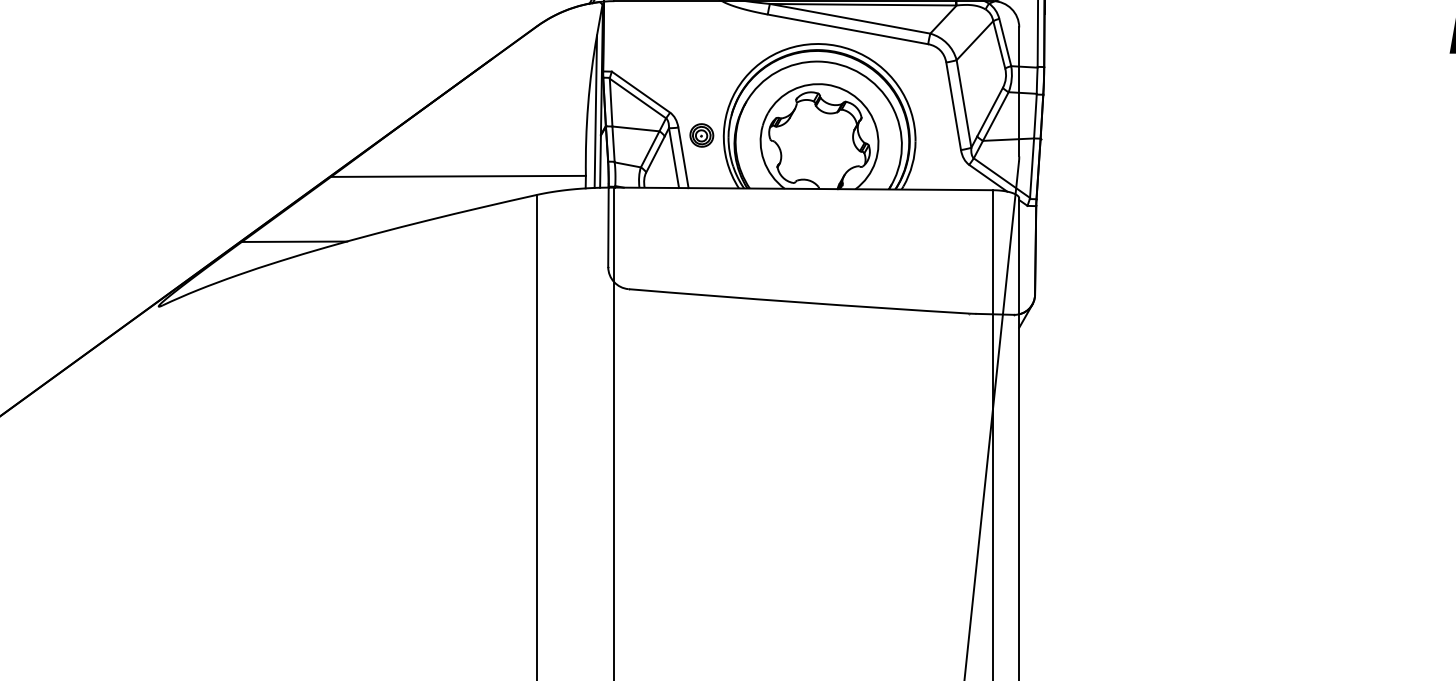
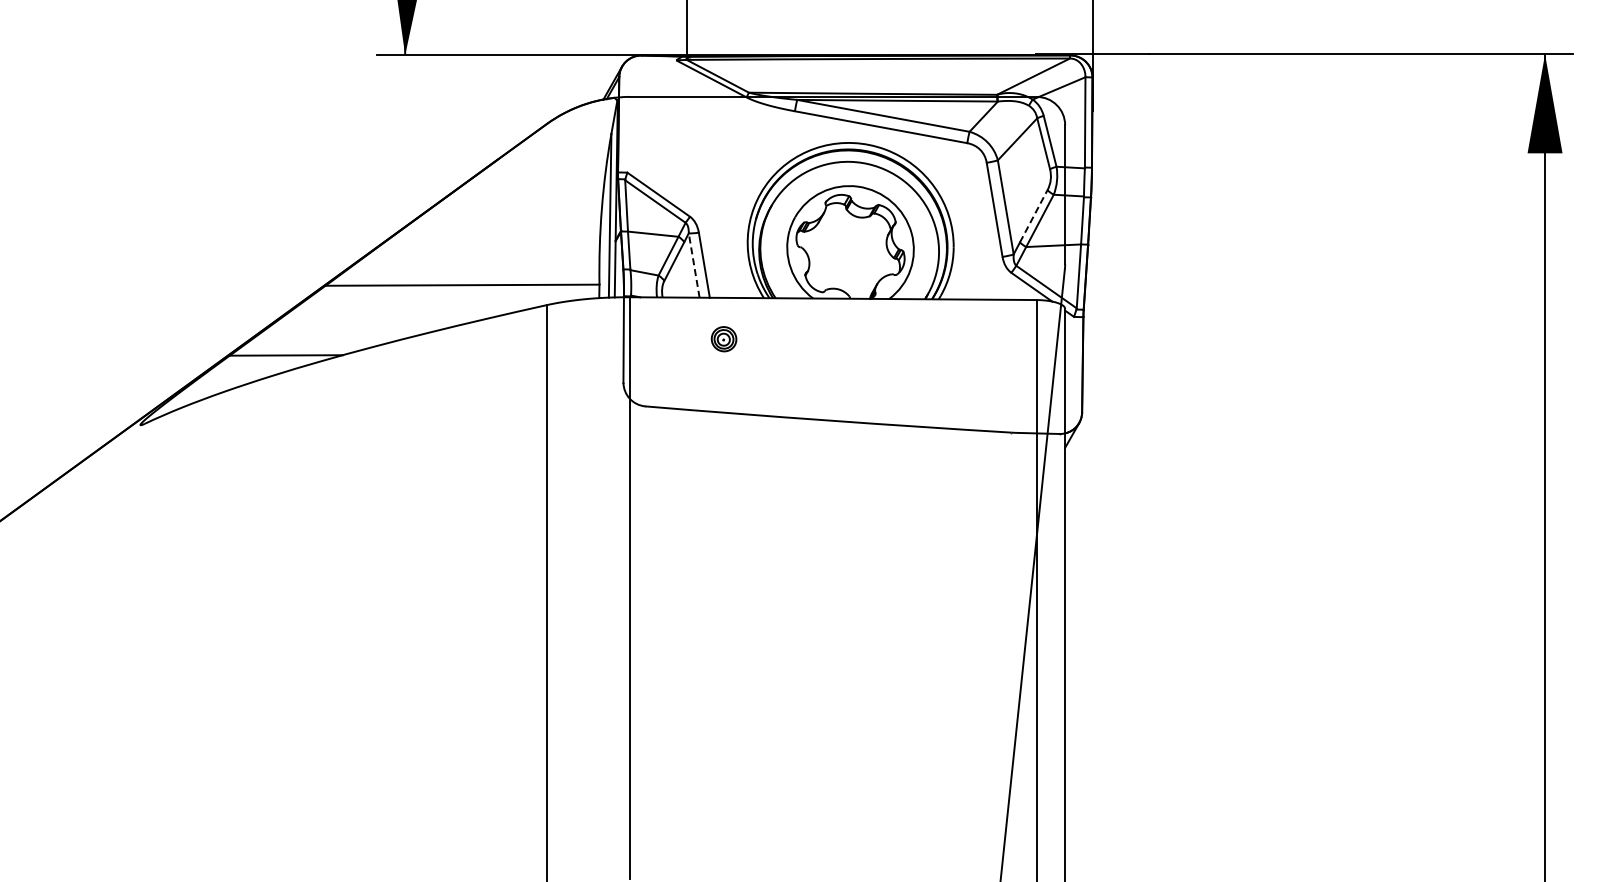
line: (989, 112) -> (1033, 216), solid -> dashed
part: (701, 135) -> (723, 339), moved
line: (674, 158) -> (694, 265), solid -> dashed

